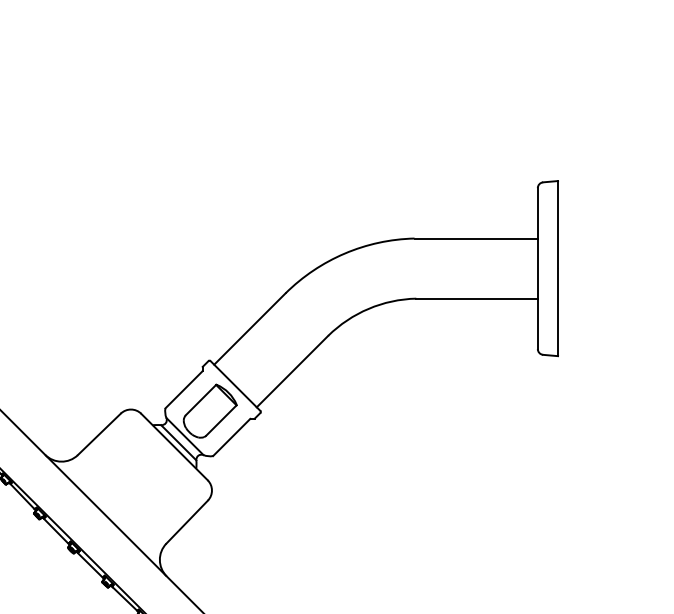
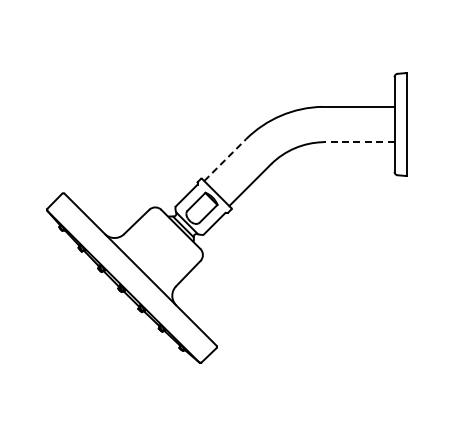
line: (476, 299) -> (358, 142), solid -> dashed
line: (250, 329) -> (225, 160), solid -> dashed

